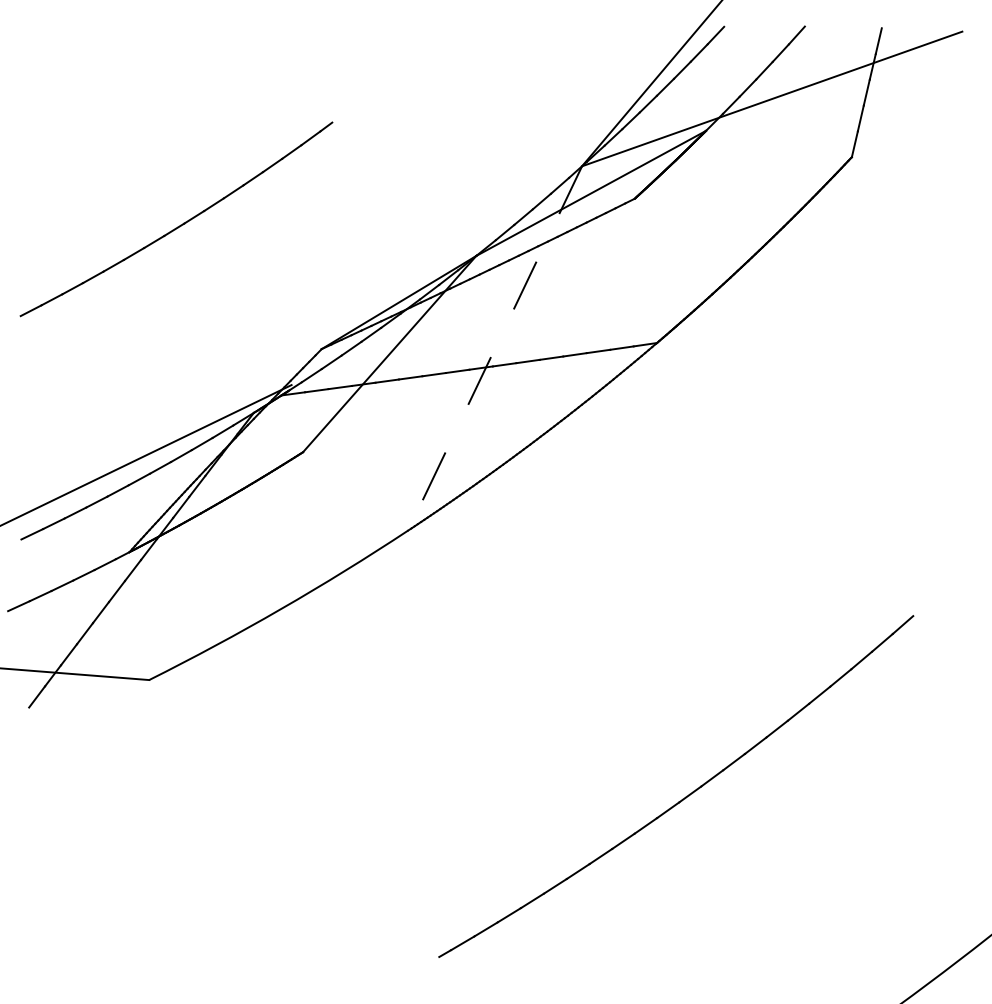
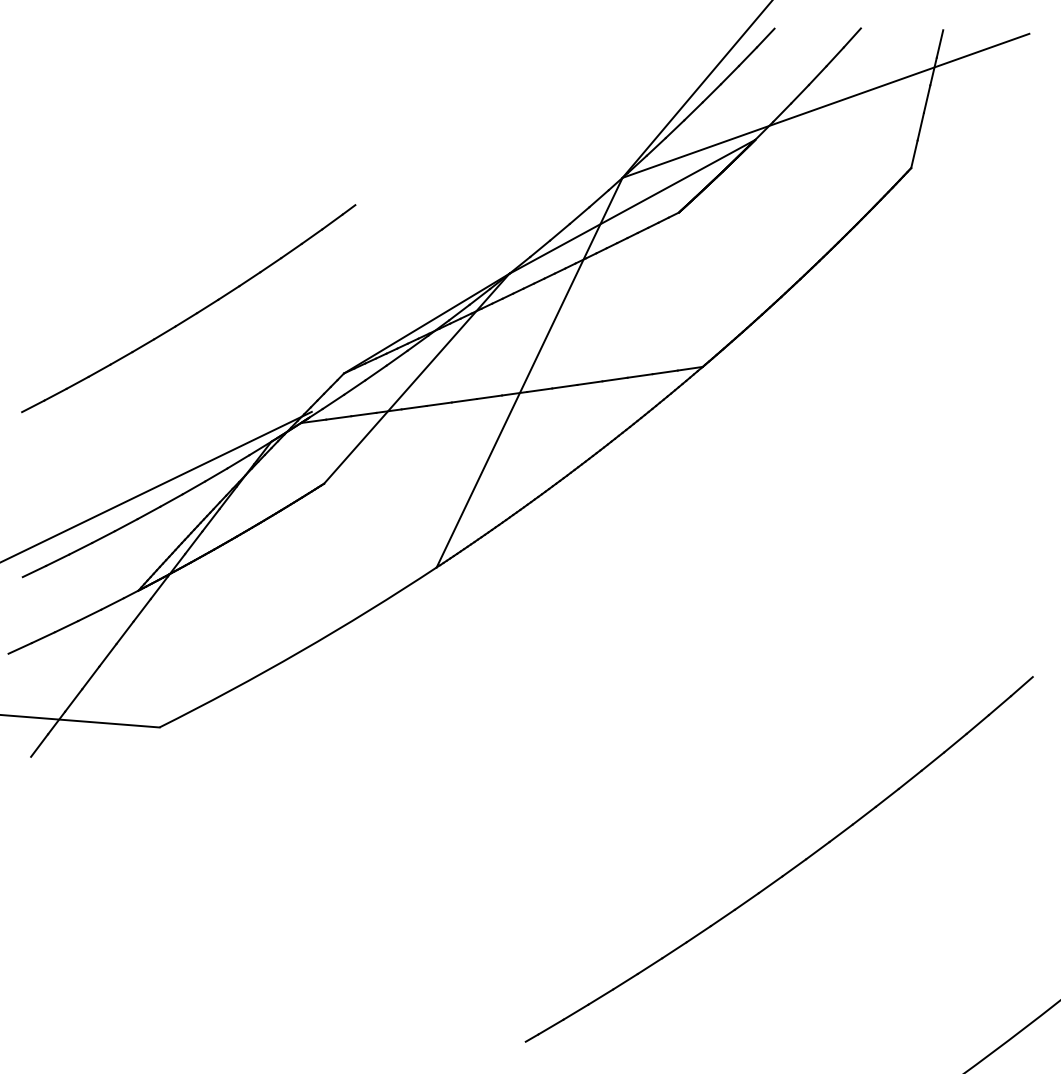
part: (180, 224) -> (192, 314), moved
line: (495, 348) -> (529, 372), dashed -> solid
part: (684, 796) -> (788, 870), moved

